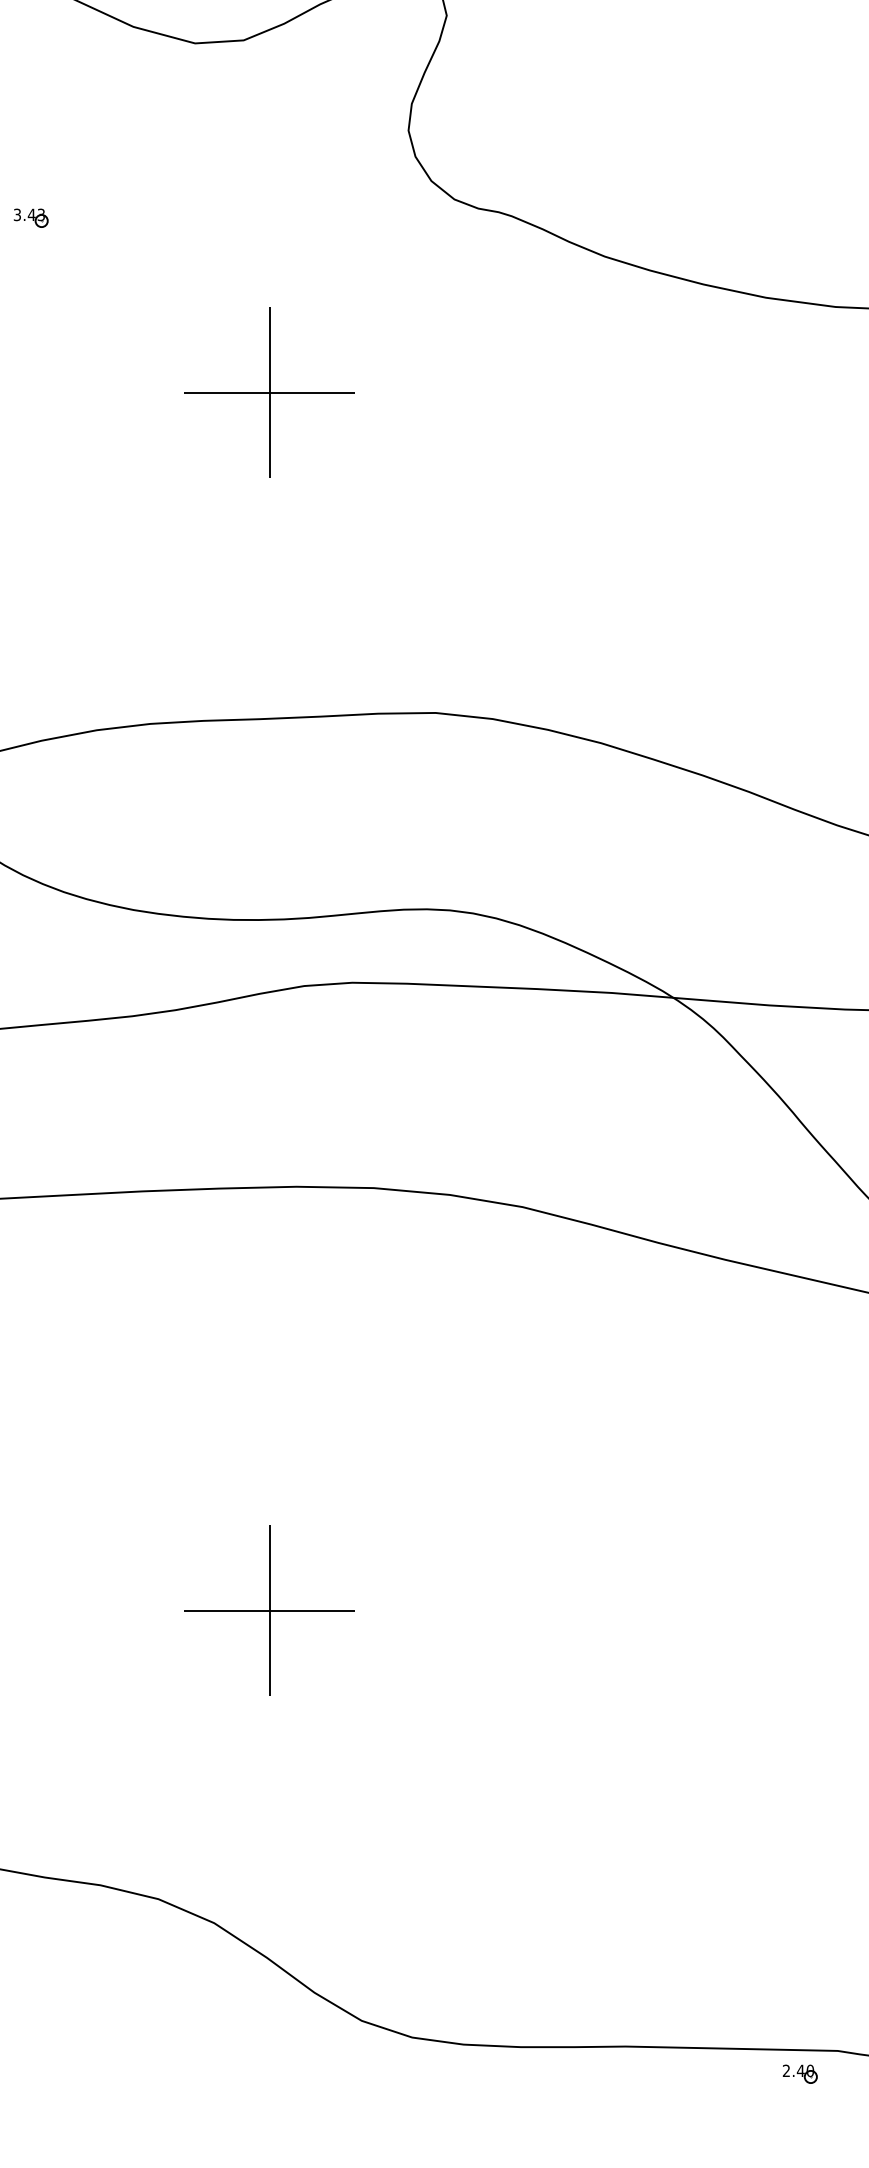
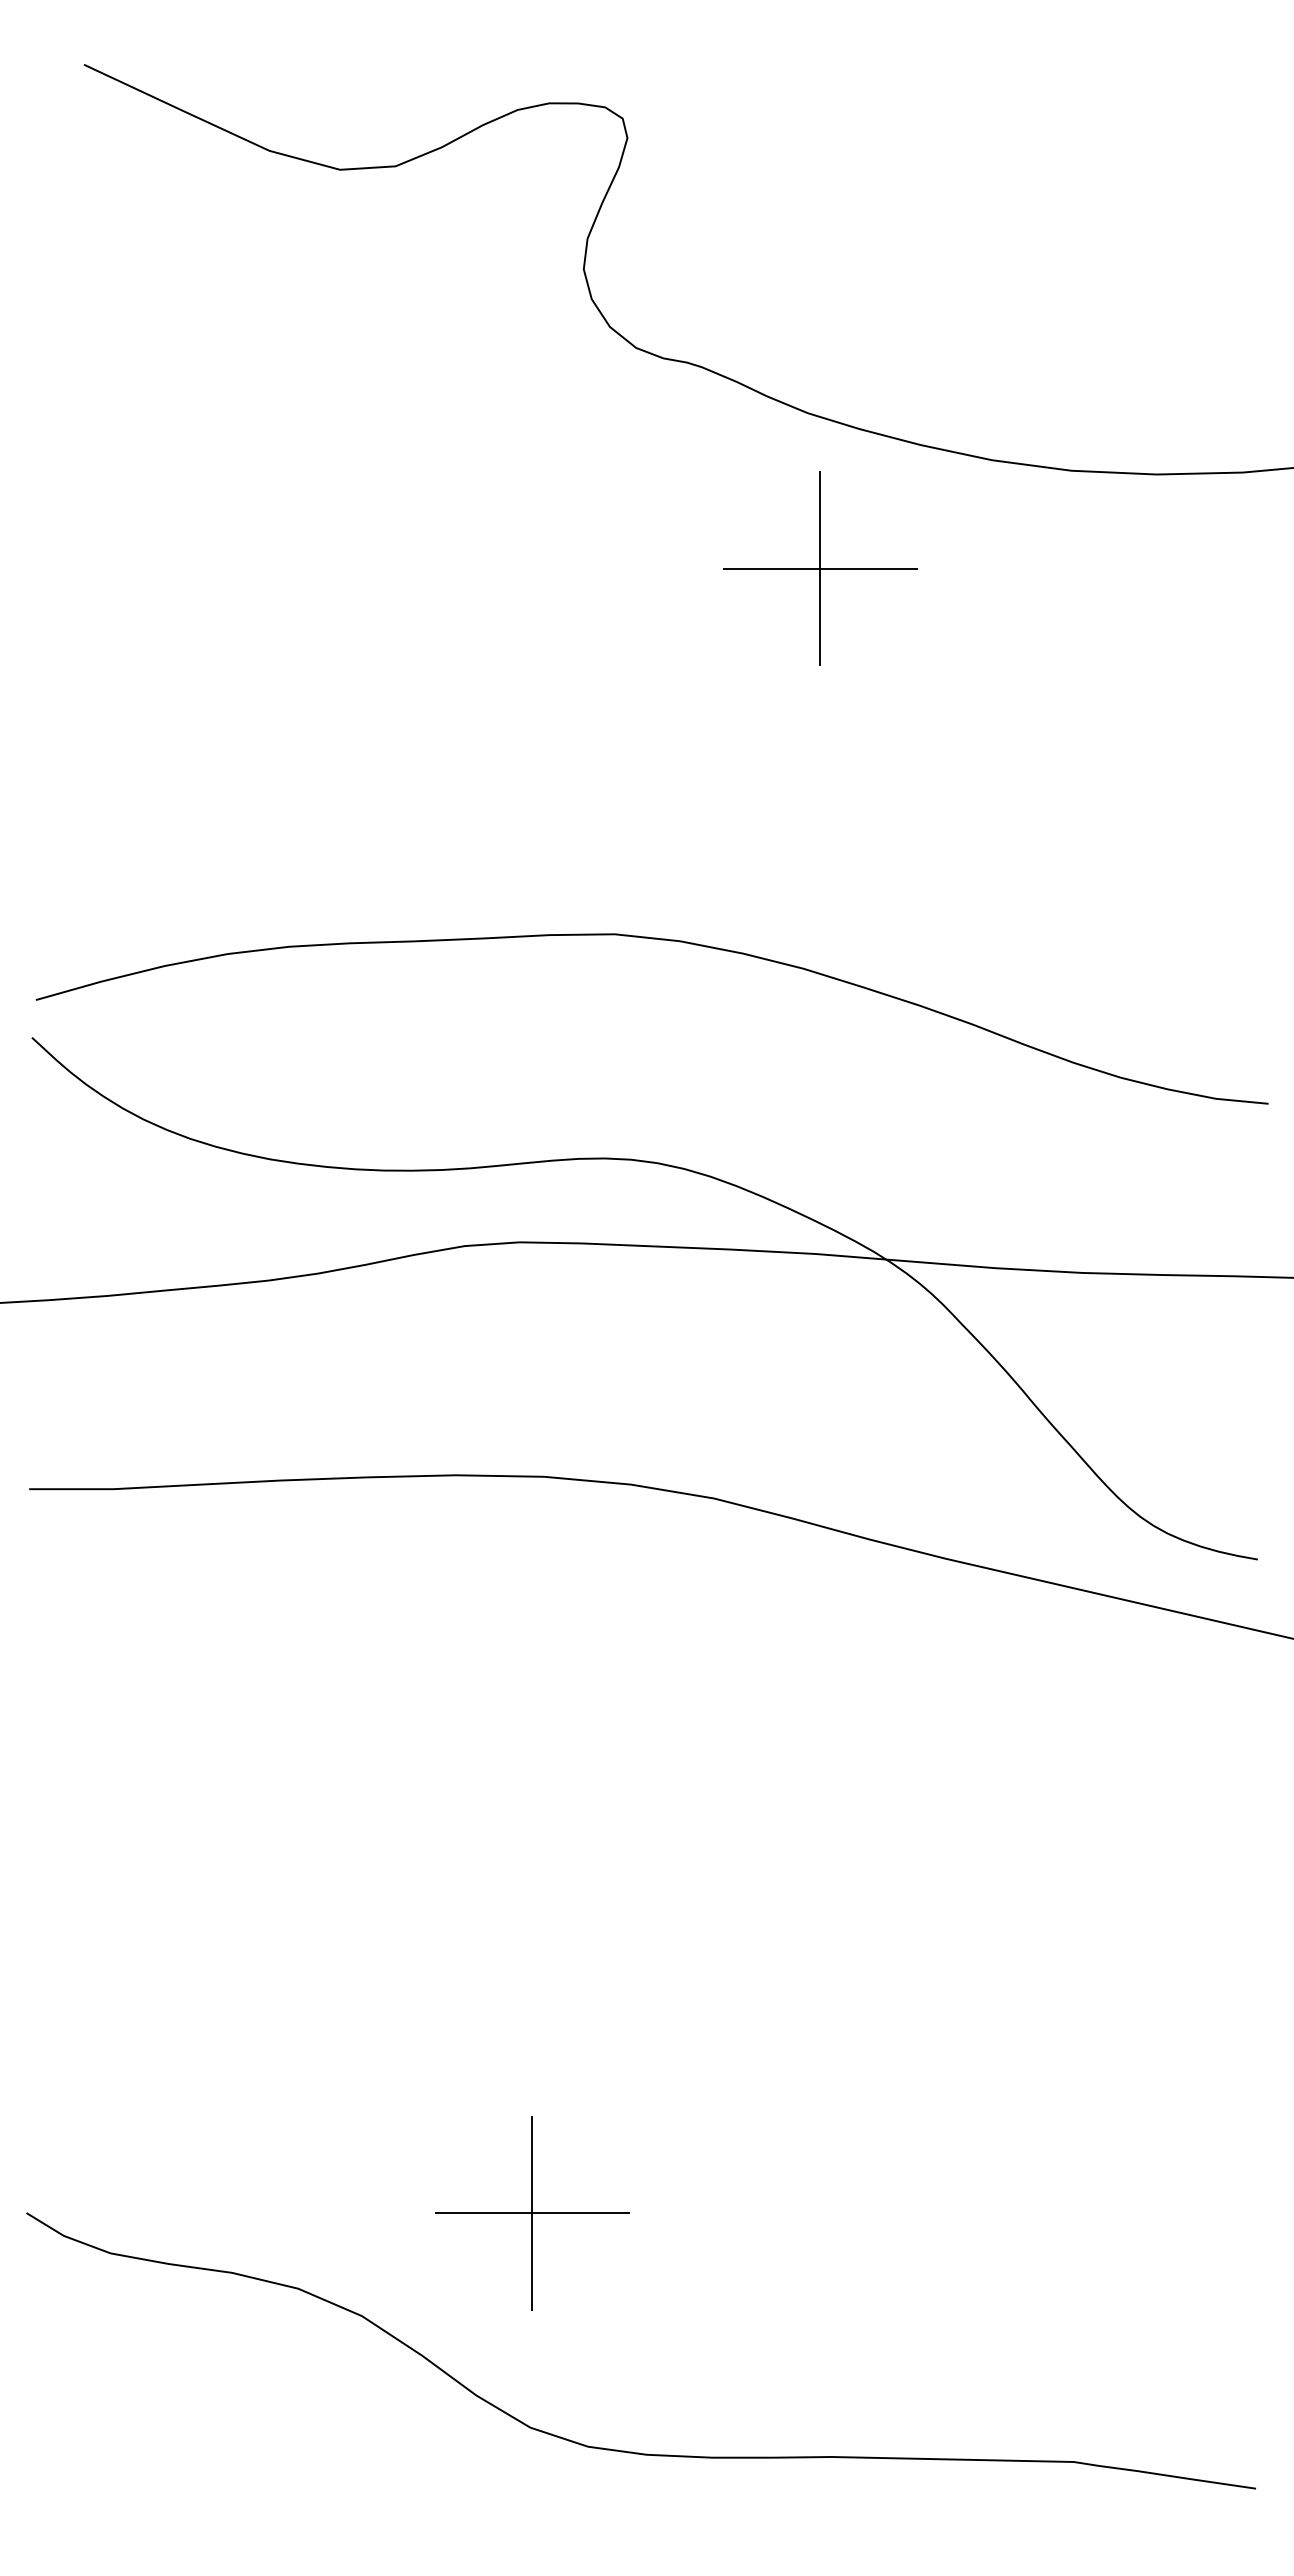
part: (30, 218) -> (152, 369), removed
part: (269, 392) -> (820, 568), moved
part: (269, 1610) -> (532, 2213), moved
part: (799, 2074) -> (1030, 2488), removed

